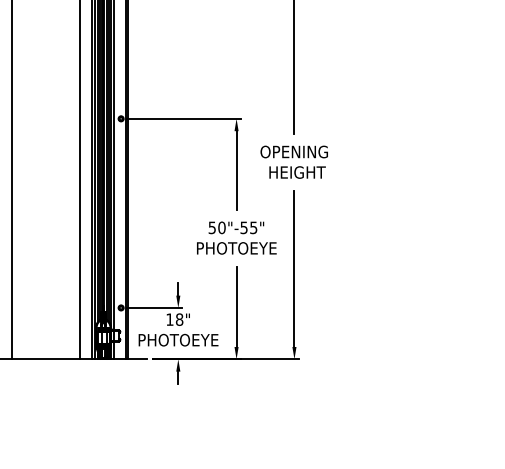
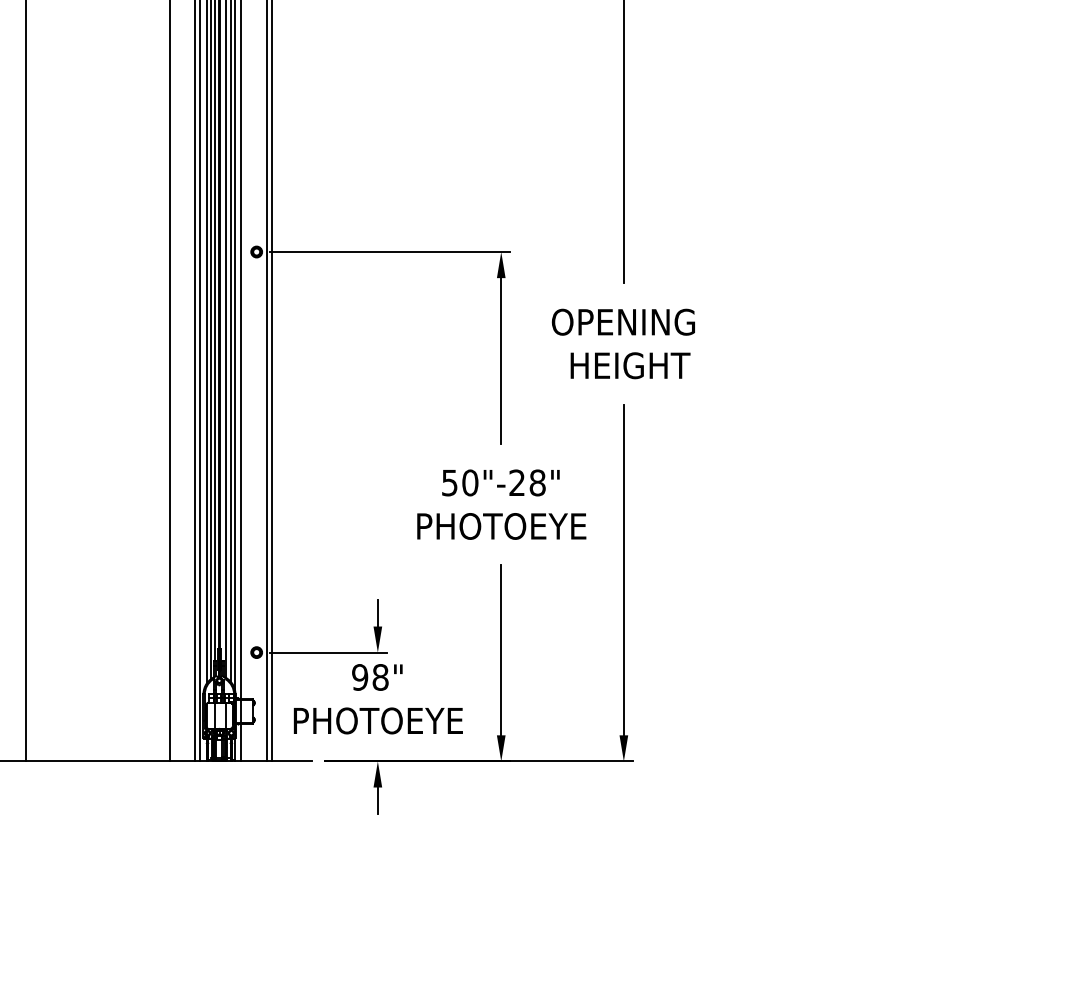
text: (248, 227) -> (526, 482), 50"-55" -> 50"-28"
text: (169, 319) -> (359, 677), 18" -> 98"

